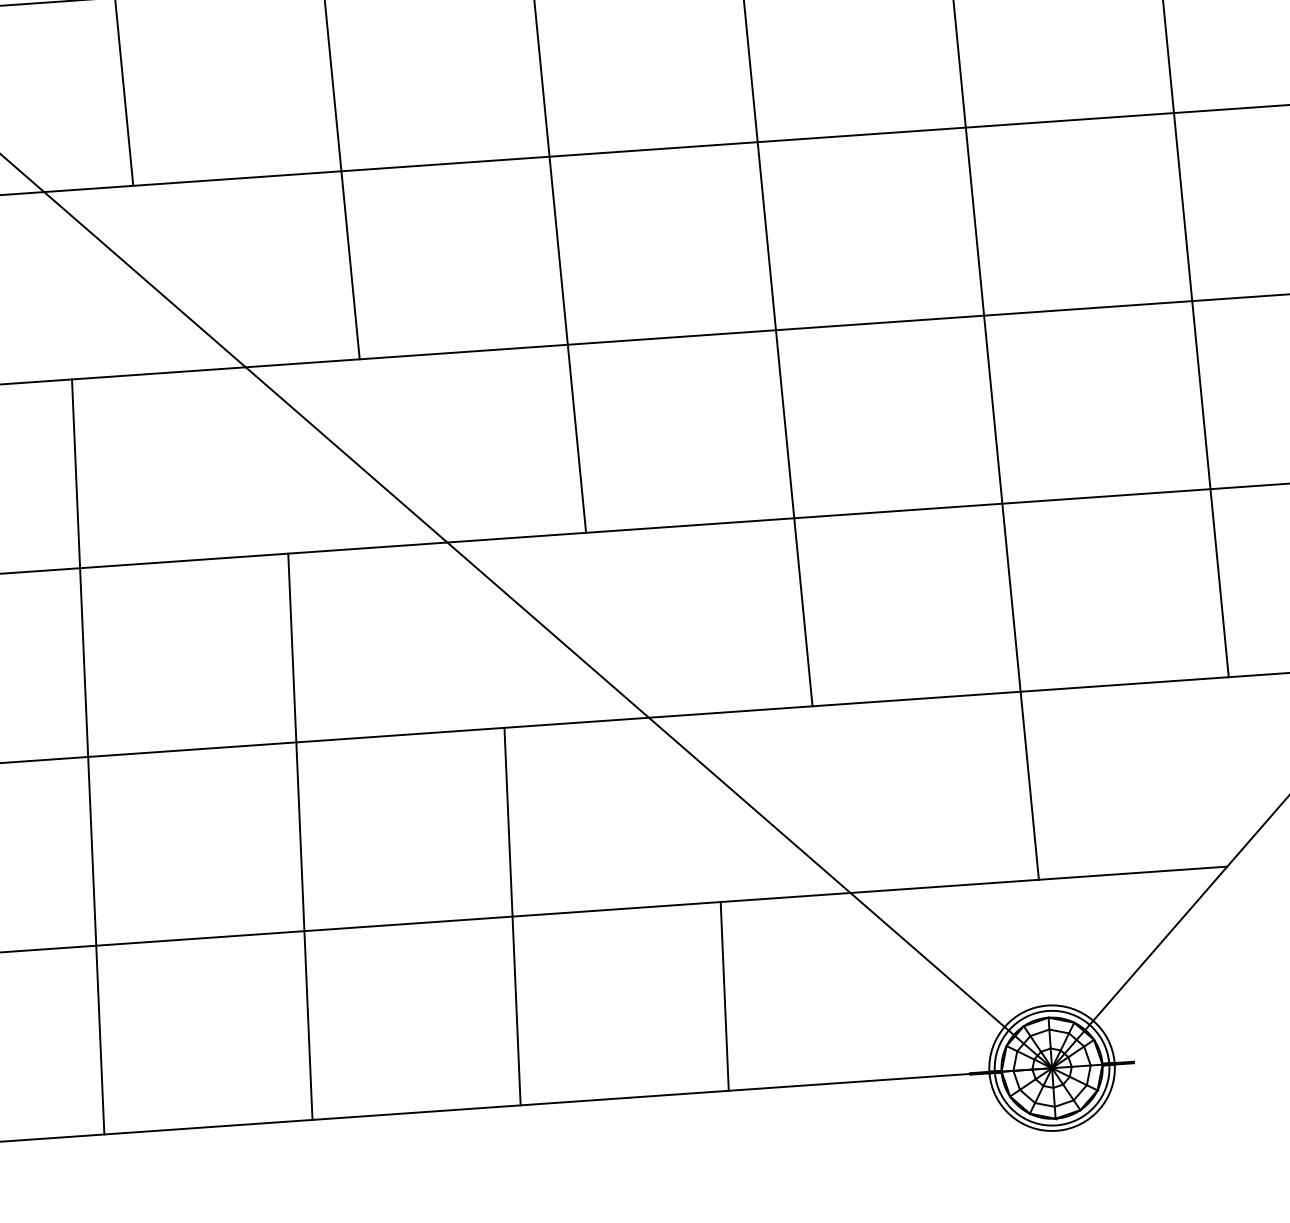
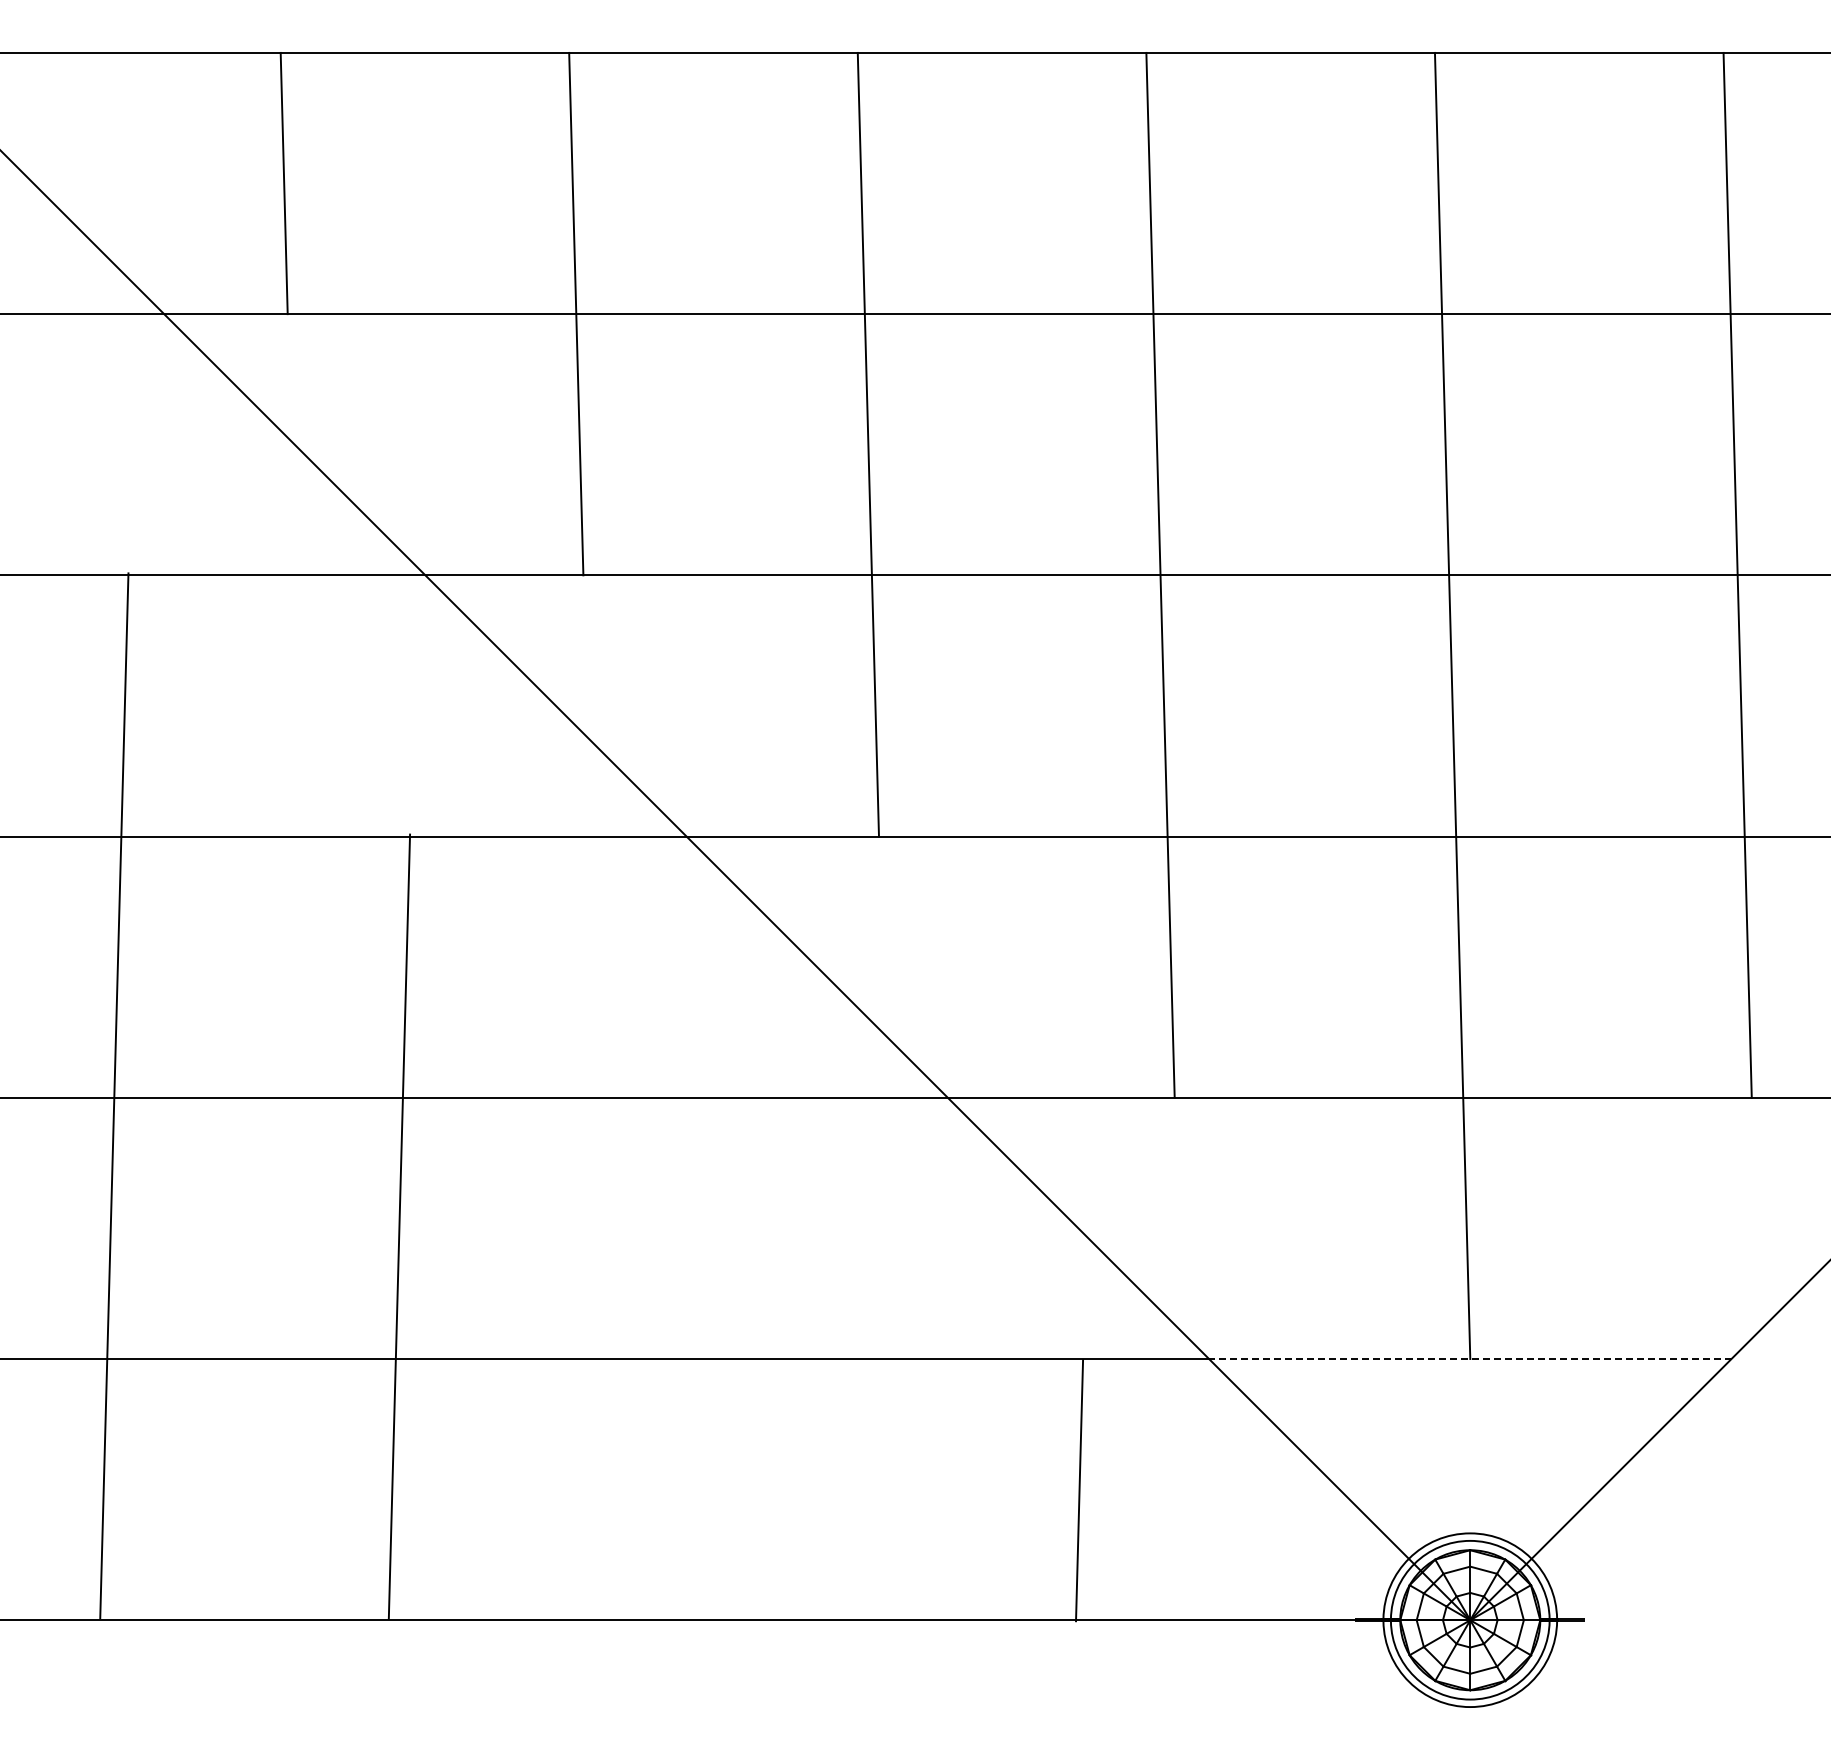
line: (88, 756) -> (114, 1095), moved
line: (300, 836) -> (399, 1226), moved
line: (1038, 880) -> (1469, 1359), solid -> dashed
line: (512, 916) -> (740, 1358), removed
line: (724, 996) -> (1079, 1490), moved

